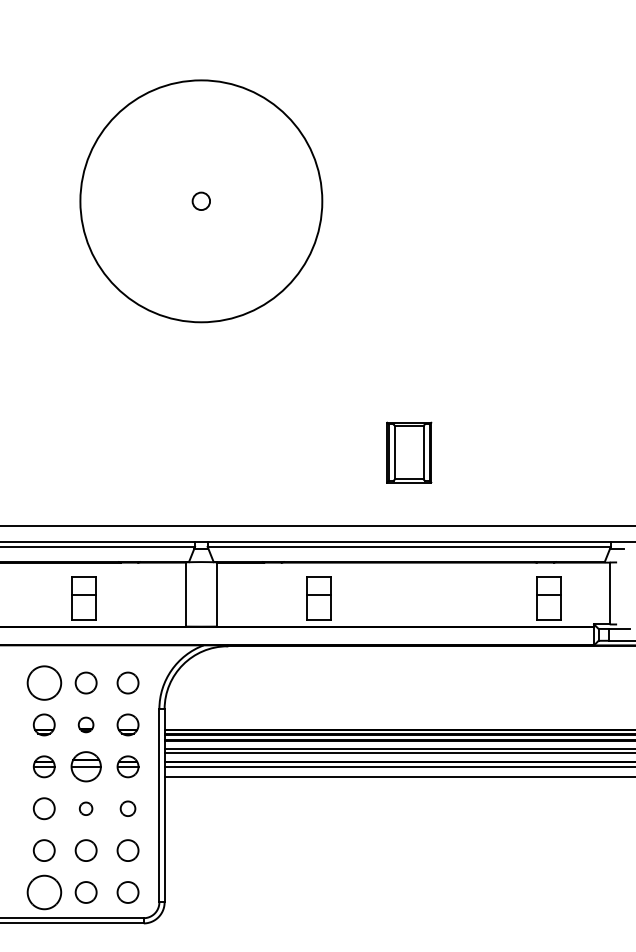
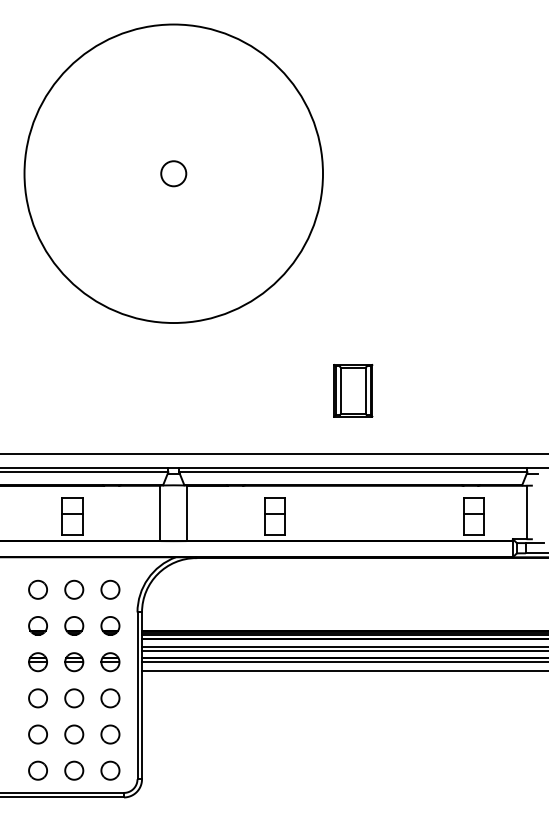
circle: (200, 200) -> (173, 173), size x1.67
circle: (201, 201) -> (173, 173), size x1.43
part: (43, 682) -> (37, 589), size x0.62
part: (85, 724) -> (73, 625), size x1.43
part: (85, 766) -> (73, 661), size x0.71
part: (85, 808) -> (73, 698), size x1.67
part: (127, 808) -> (109, 698), size x1.43
part: (43, 892) -> (37, 770), size x0.62

